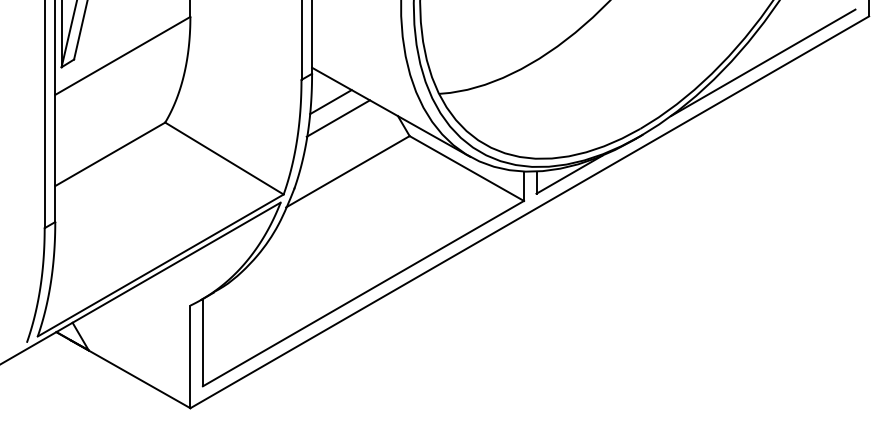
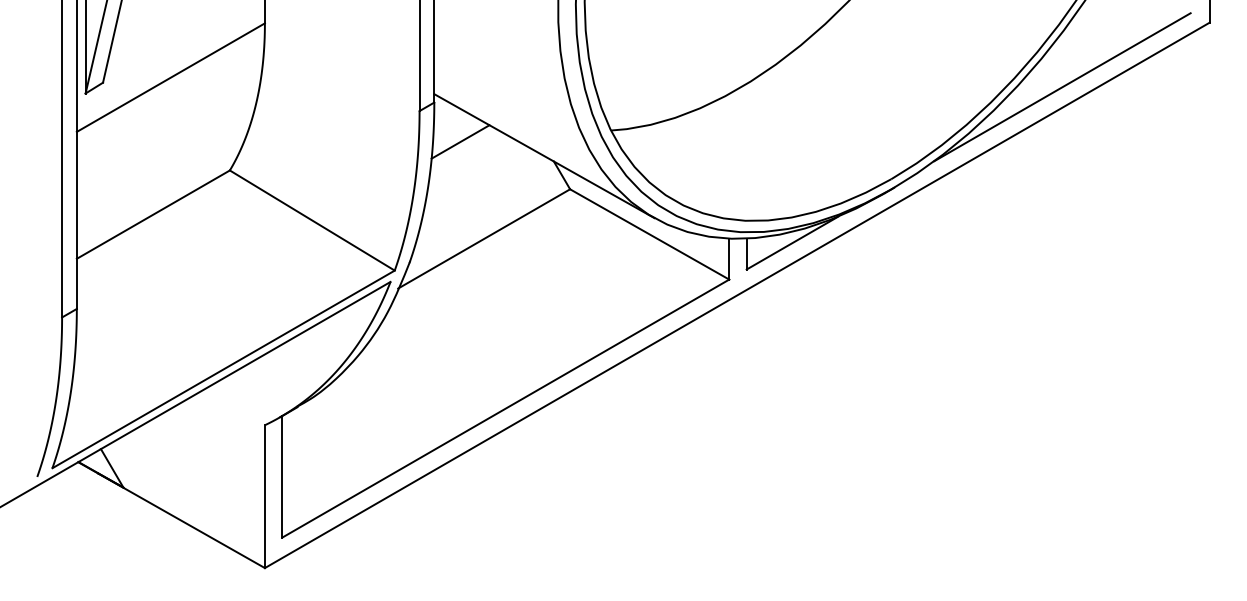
line: (337, 118) -> (469, 164), removed

